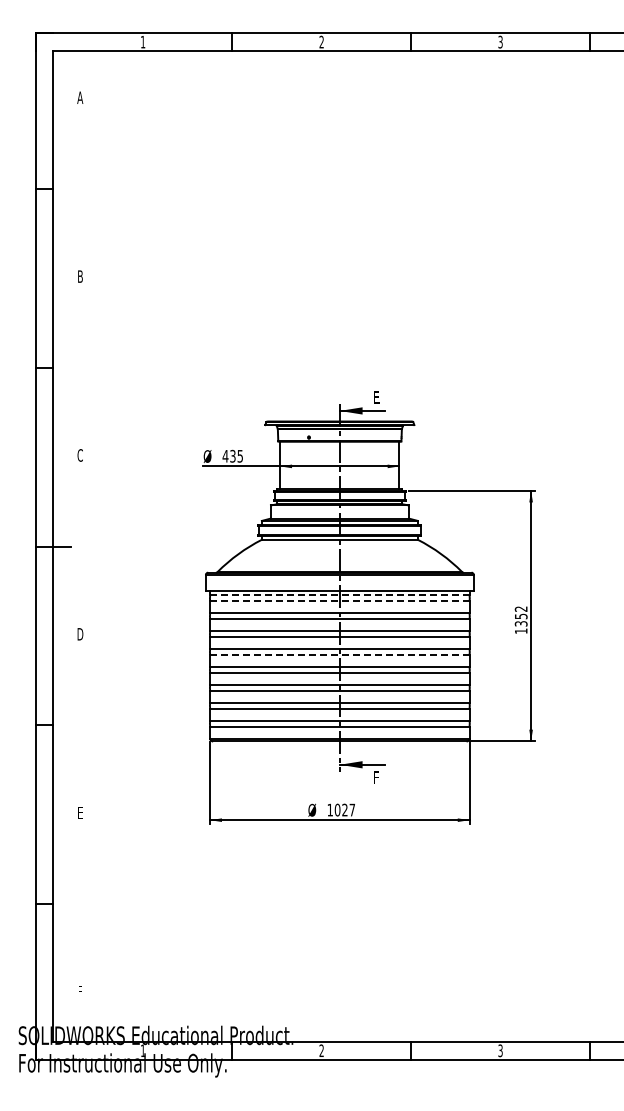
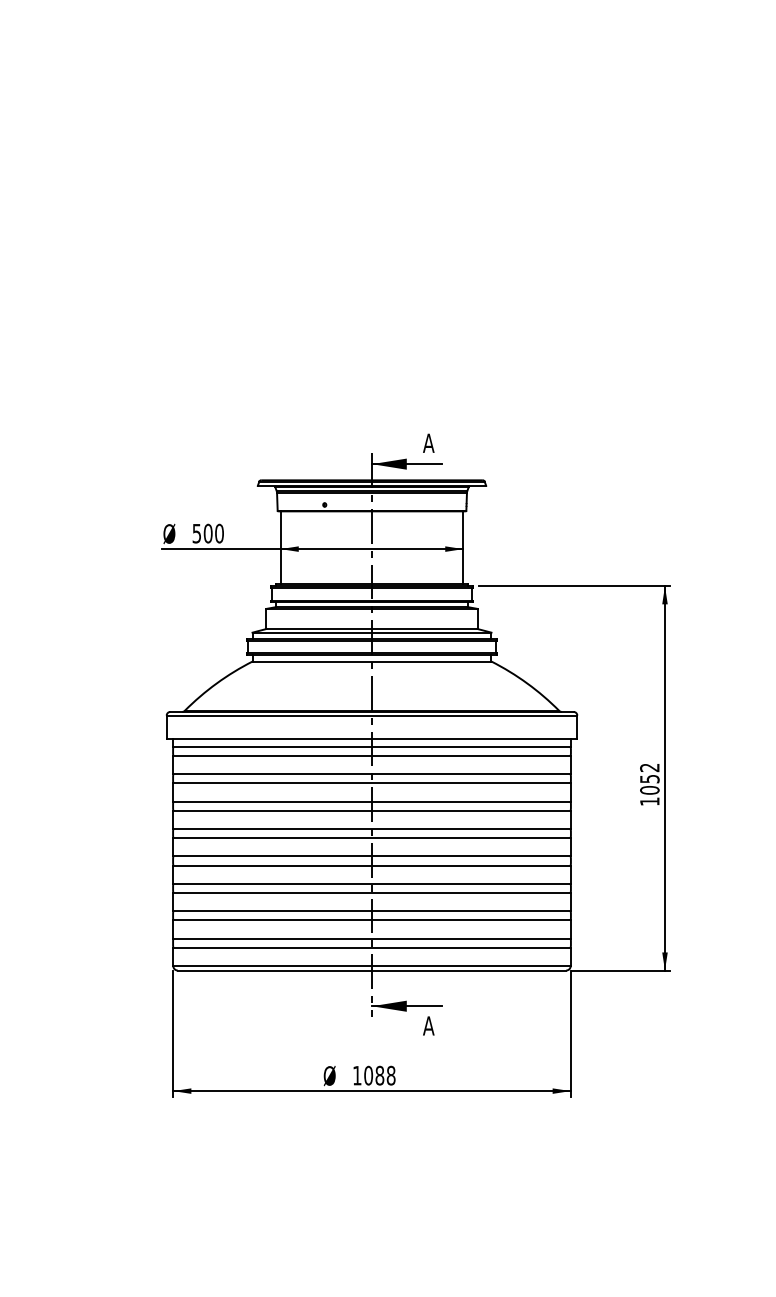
text: (376, 397) -> (428, 443), E -> A
text: (232, 455) -> (207, 532), 435 -> 500
line: (339, 595) -> (371, 746), dashed -> solid
line: (339, 601) -> (371, 756), dashed -> solid
text: (520, 623) -> (648, 789), 1352 -> 1052
line: (339, 655) -> (371, 838), dashed -> solid
text: (376, 777) -> (428, 1025), F -> A
text: (348, 809) -> (385, 1074), 1027 -> 1088

